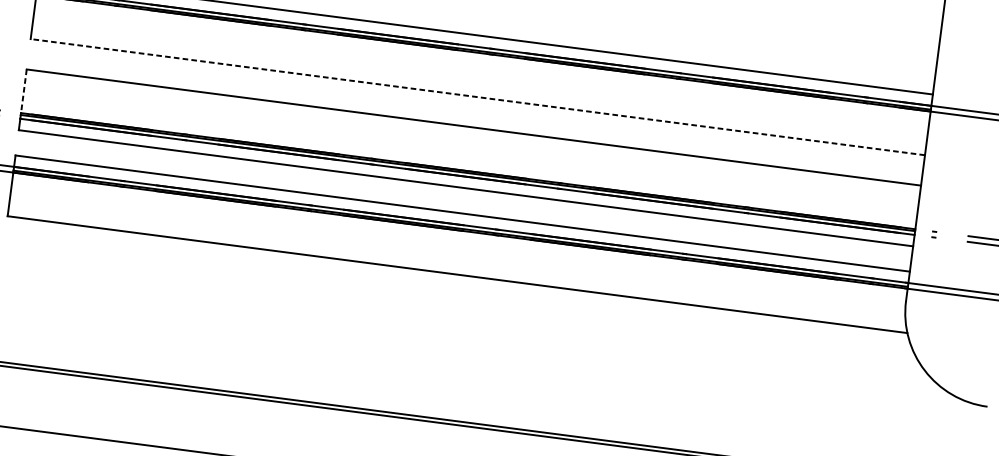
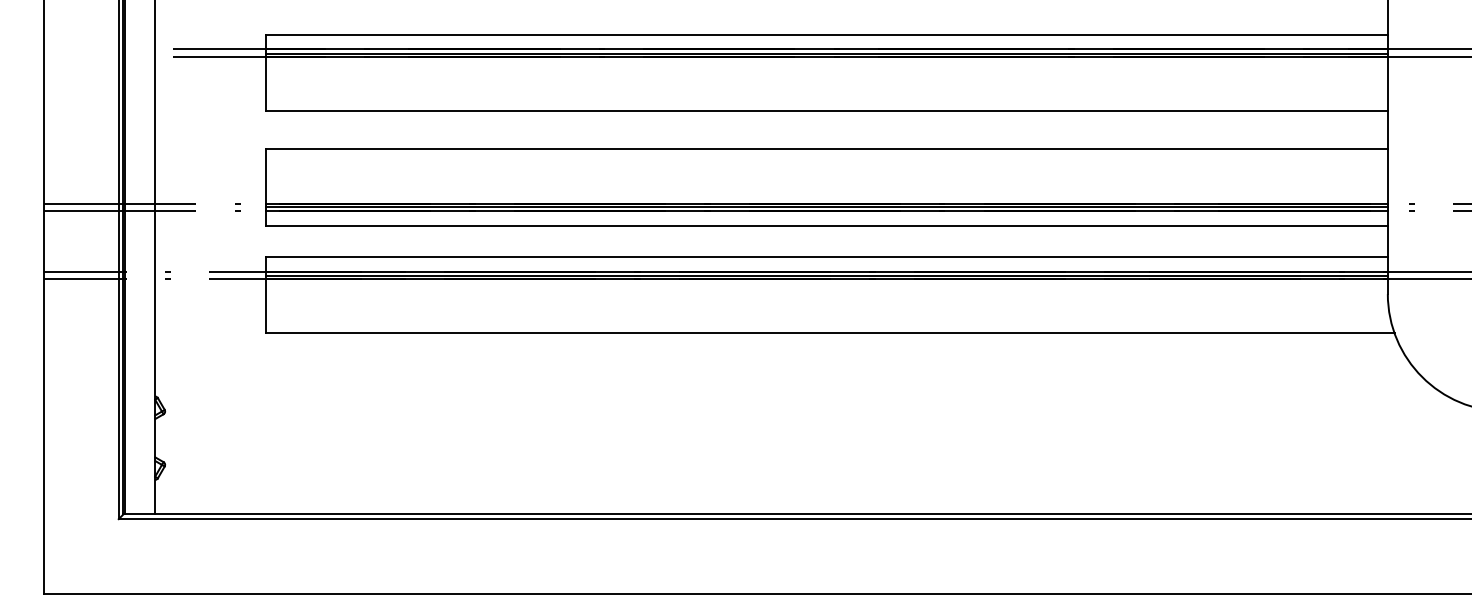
line: (23, 91) -> (266, 177), dashed -> solid
line: (478, 97) -> (827, 111), dashed -> solid

